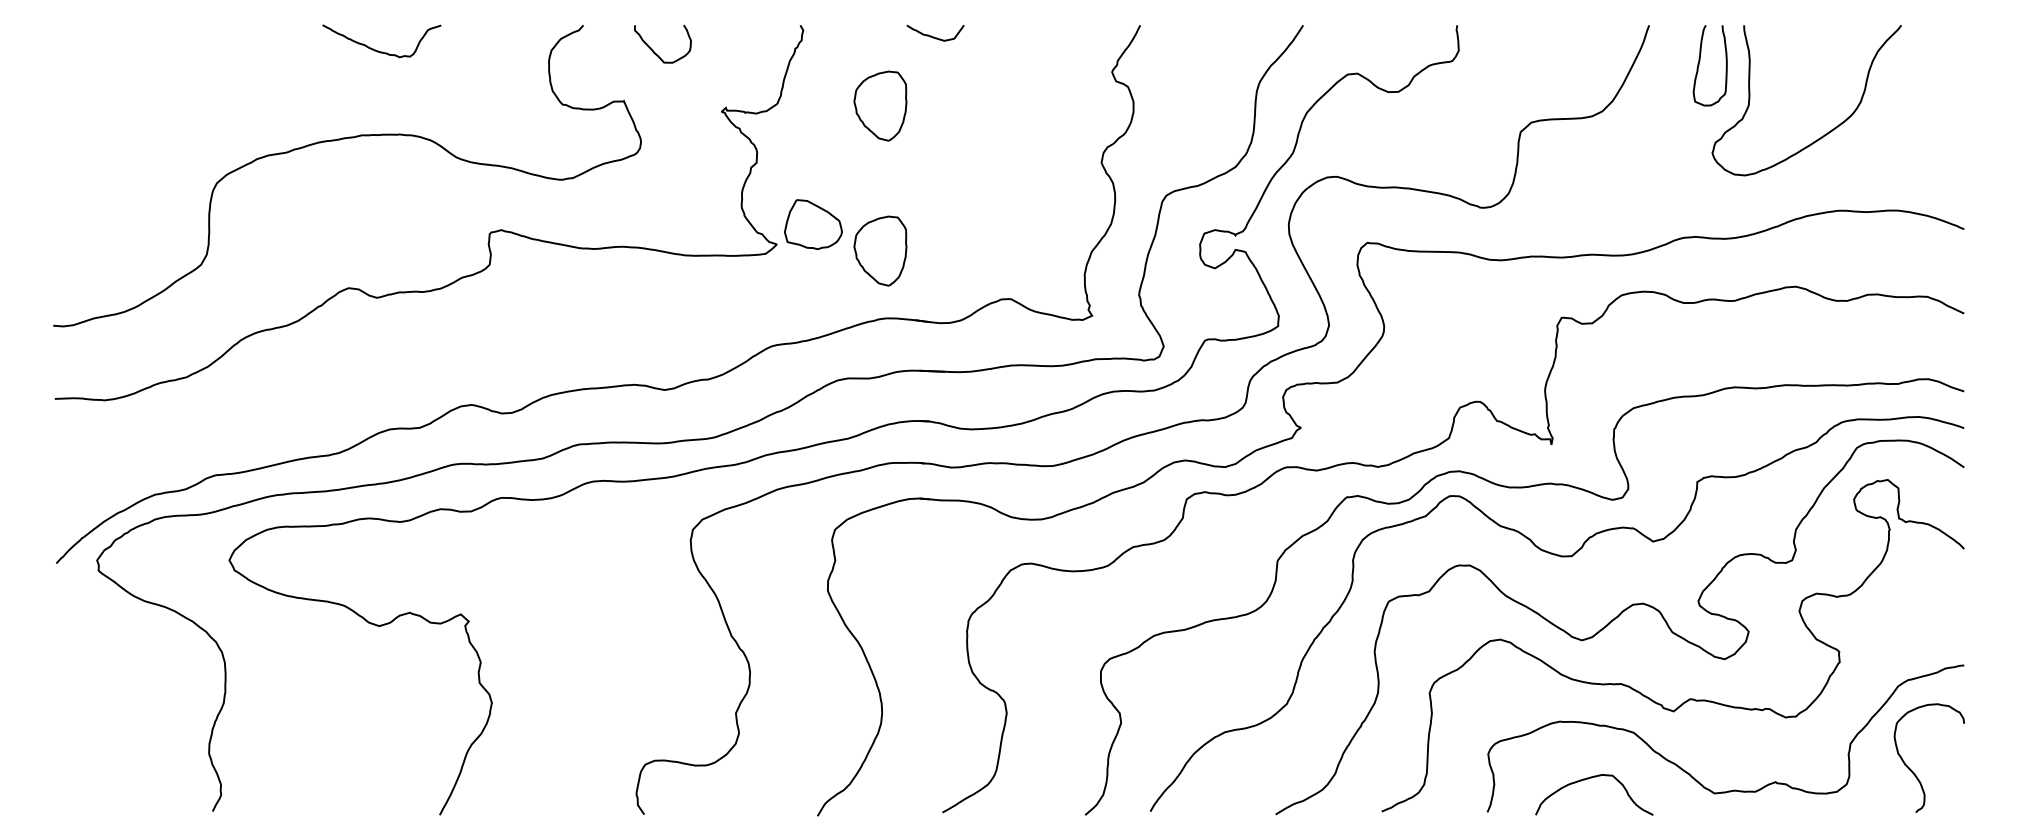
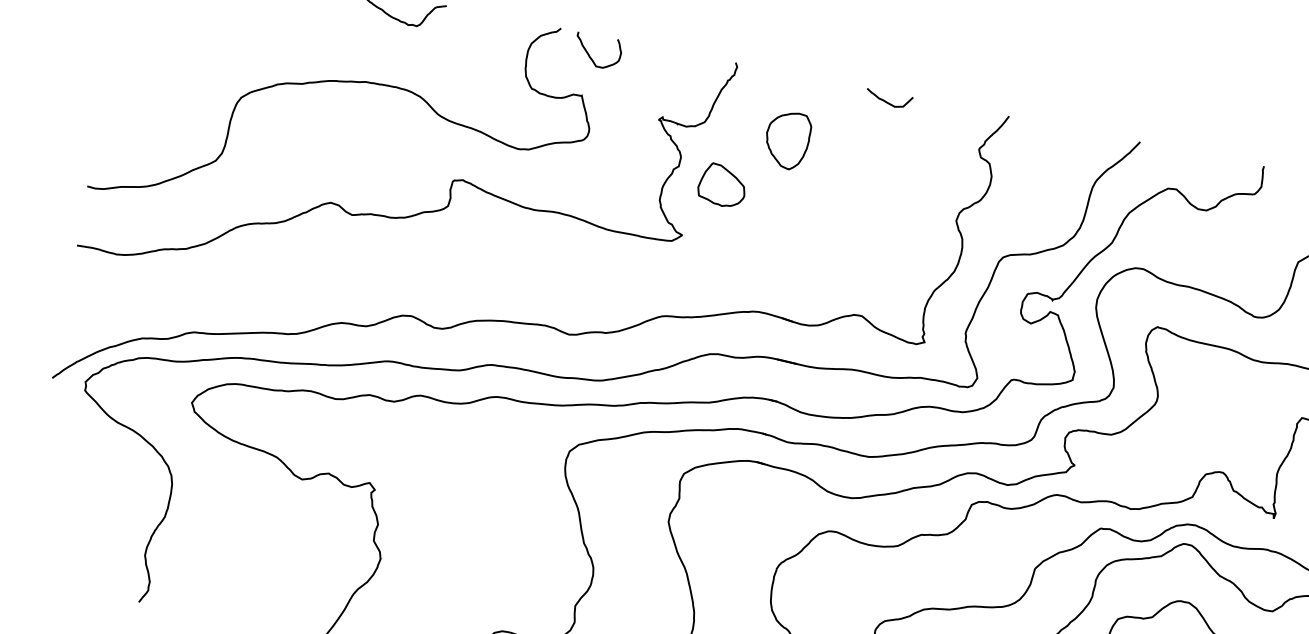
curve: (934, 36) -> (887, 101), moved
curve: (654, 51) -> (590, 55), moved
part: (813, 224) -> (722, 185), moved
part: (880, 250) -> (764, 256), removed

